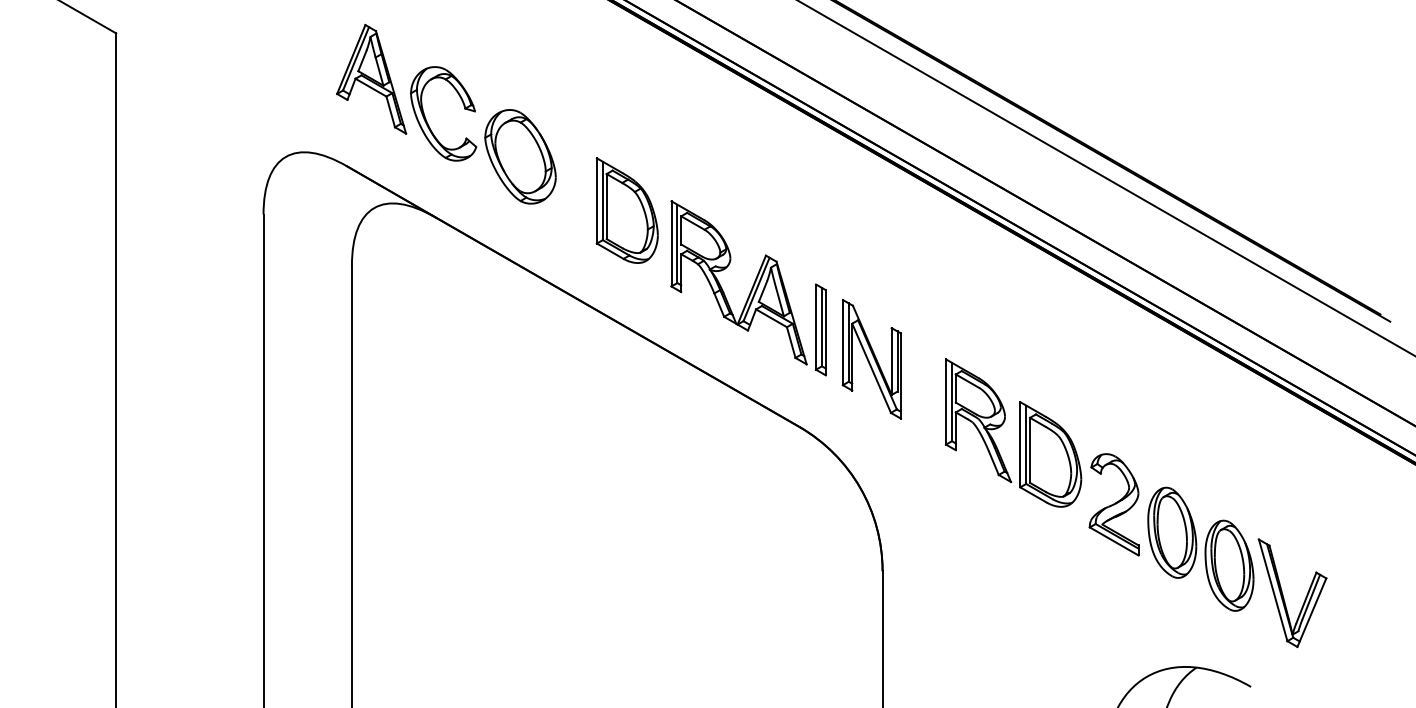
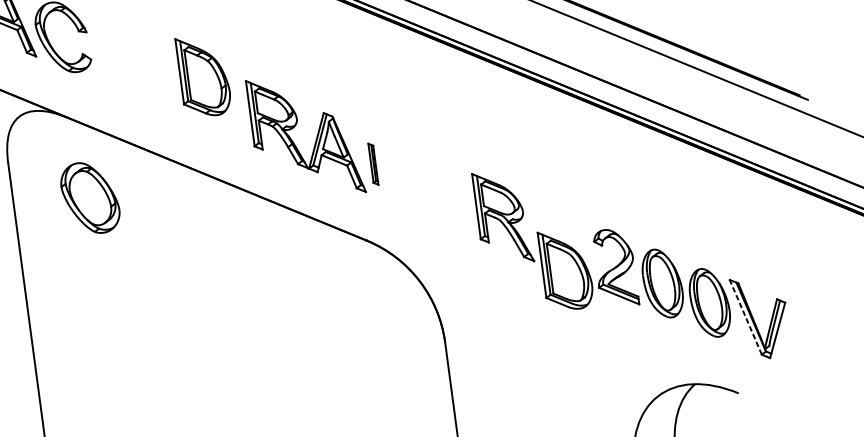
part: (520, 156) -> (90, 197), moved
part: (626, 210) -> (203, 76), moved
part: (820, 329) -> (373, 163), size x0.6
part: (871, 359) -> (415, 181), removed
part: (1050, 454) -> (566, 269), moved
line: (1273, 590) -> (746, 317), solid -> dashed

